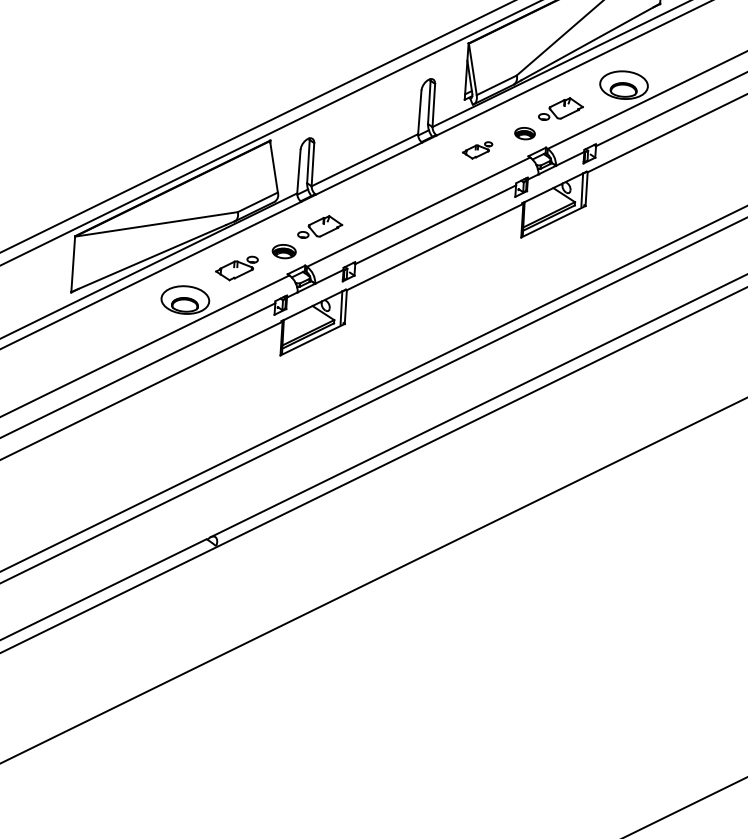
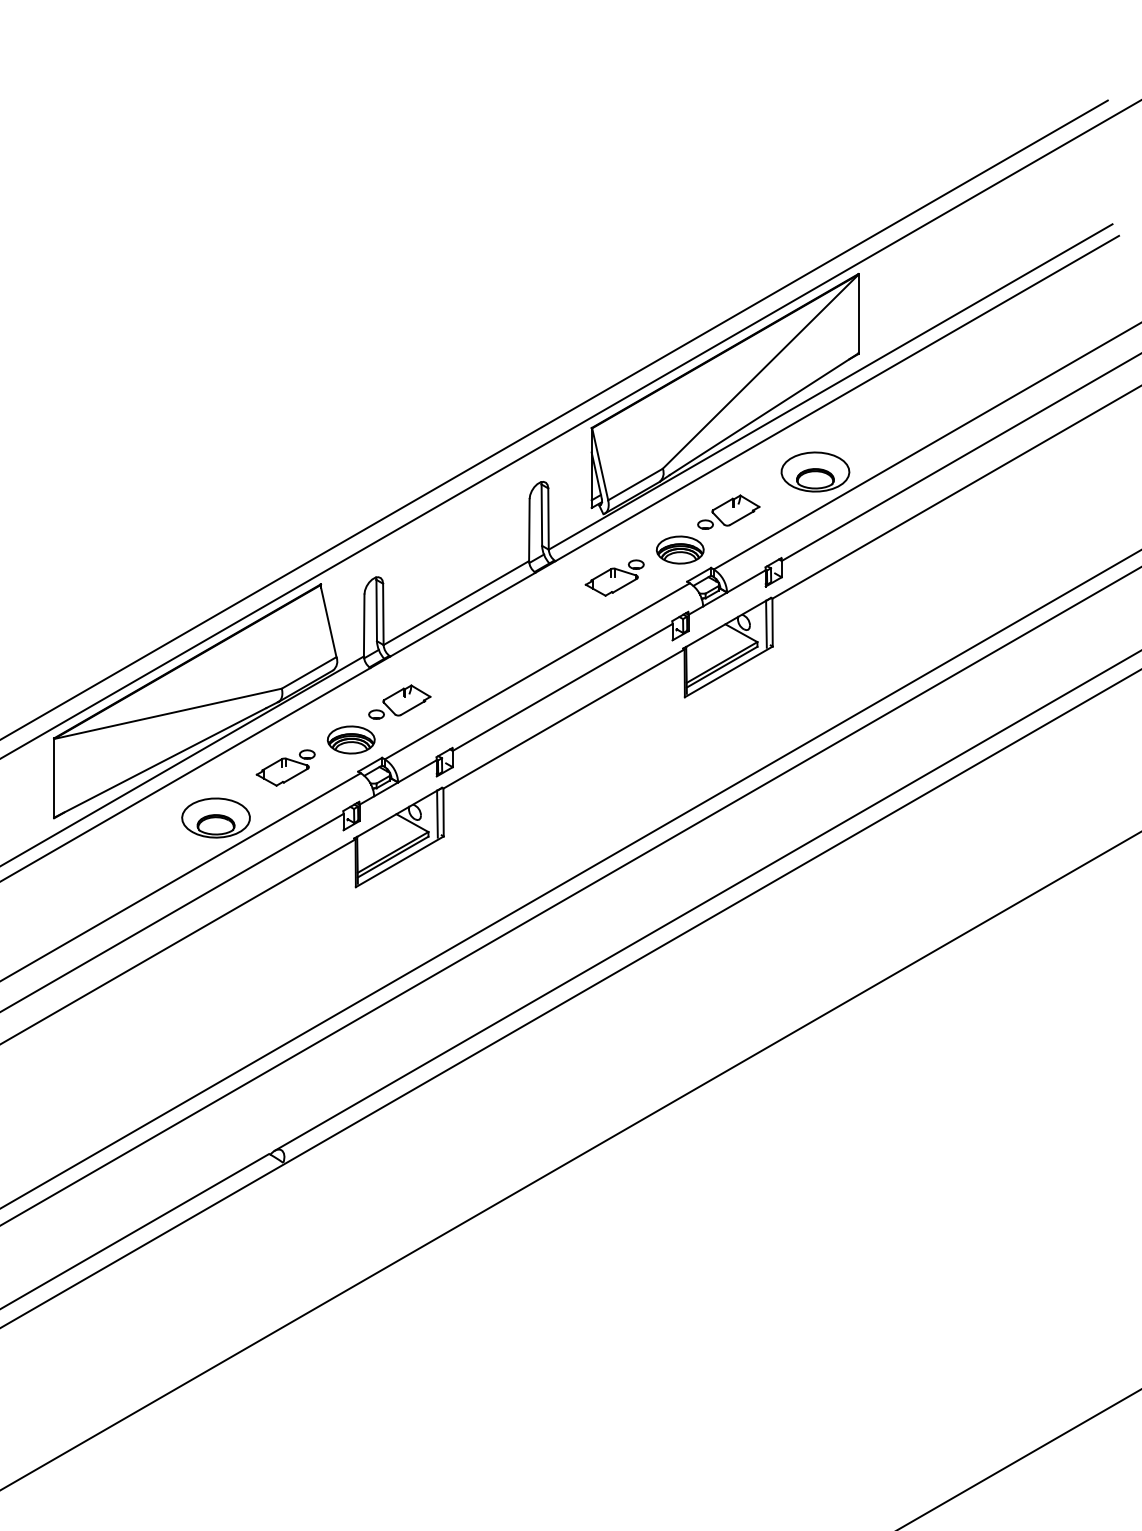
part: (524, 133) -> (679, 549), size x1.67
part: (477, 149) -> (614, 577), size x1.43
part: (283, 251) -> (350, 739), size x1.43

